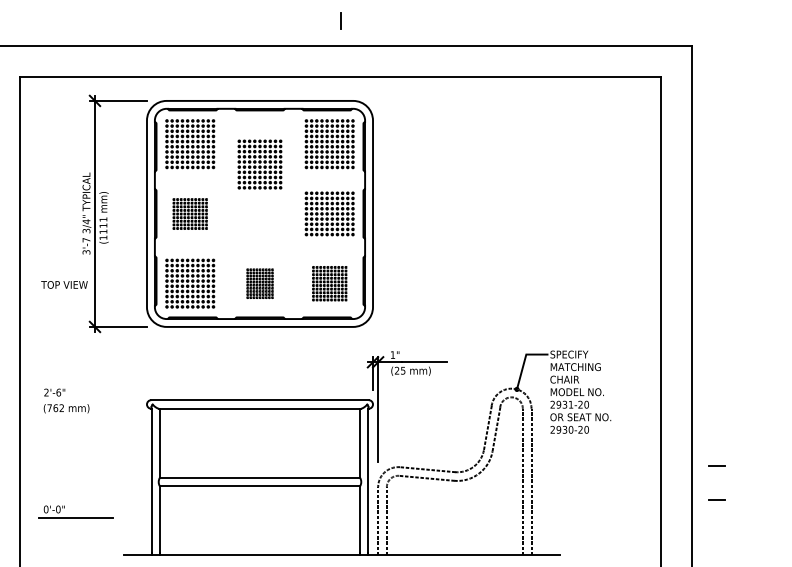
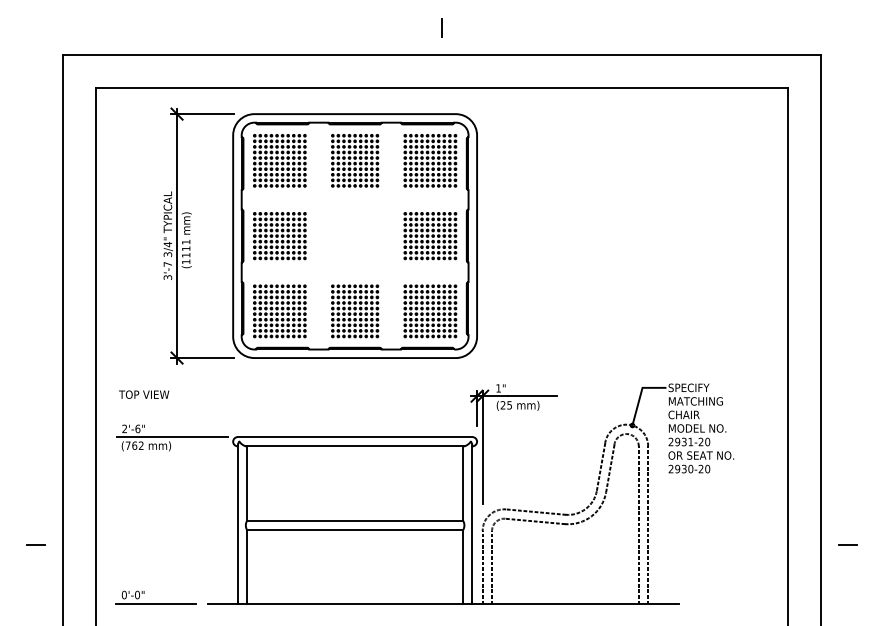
part: (260, 164) -> (355, 160), moved
part: (189, 214) -> (279, 236), size x1.43
part: (260, 283) -> (355, 311), size x1.67
part: (329, 283) -> (430, 311), size x1.43
text: (64, 284) -> (144, 394), moved
line: (89, 400) -> (171, 437), added
line: (716, 465) -> (847, 507), removed
part: (75, 511) -> (155, 597), moved

